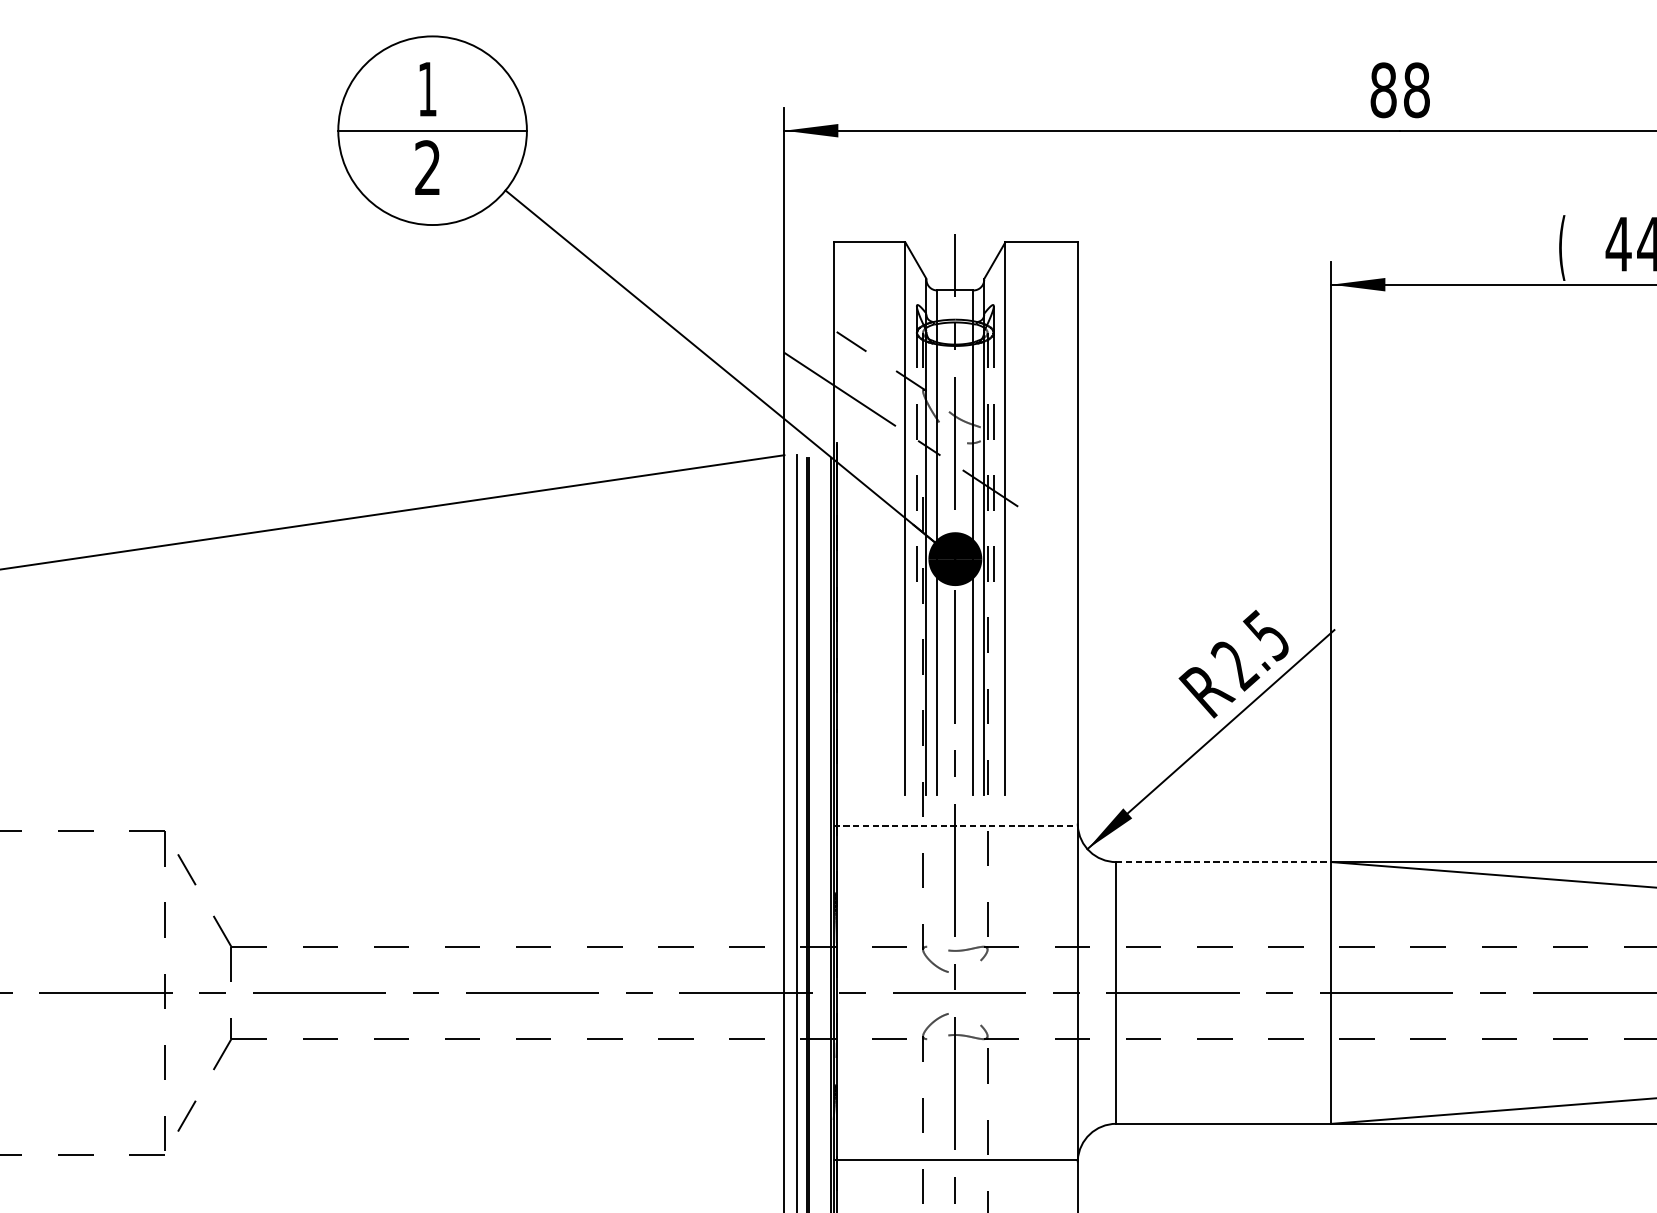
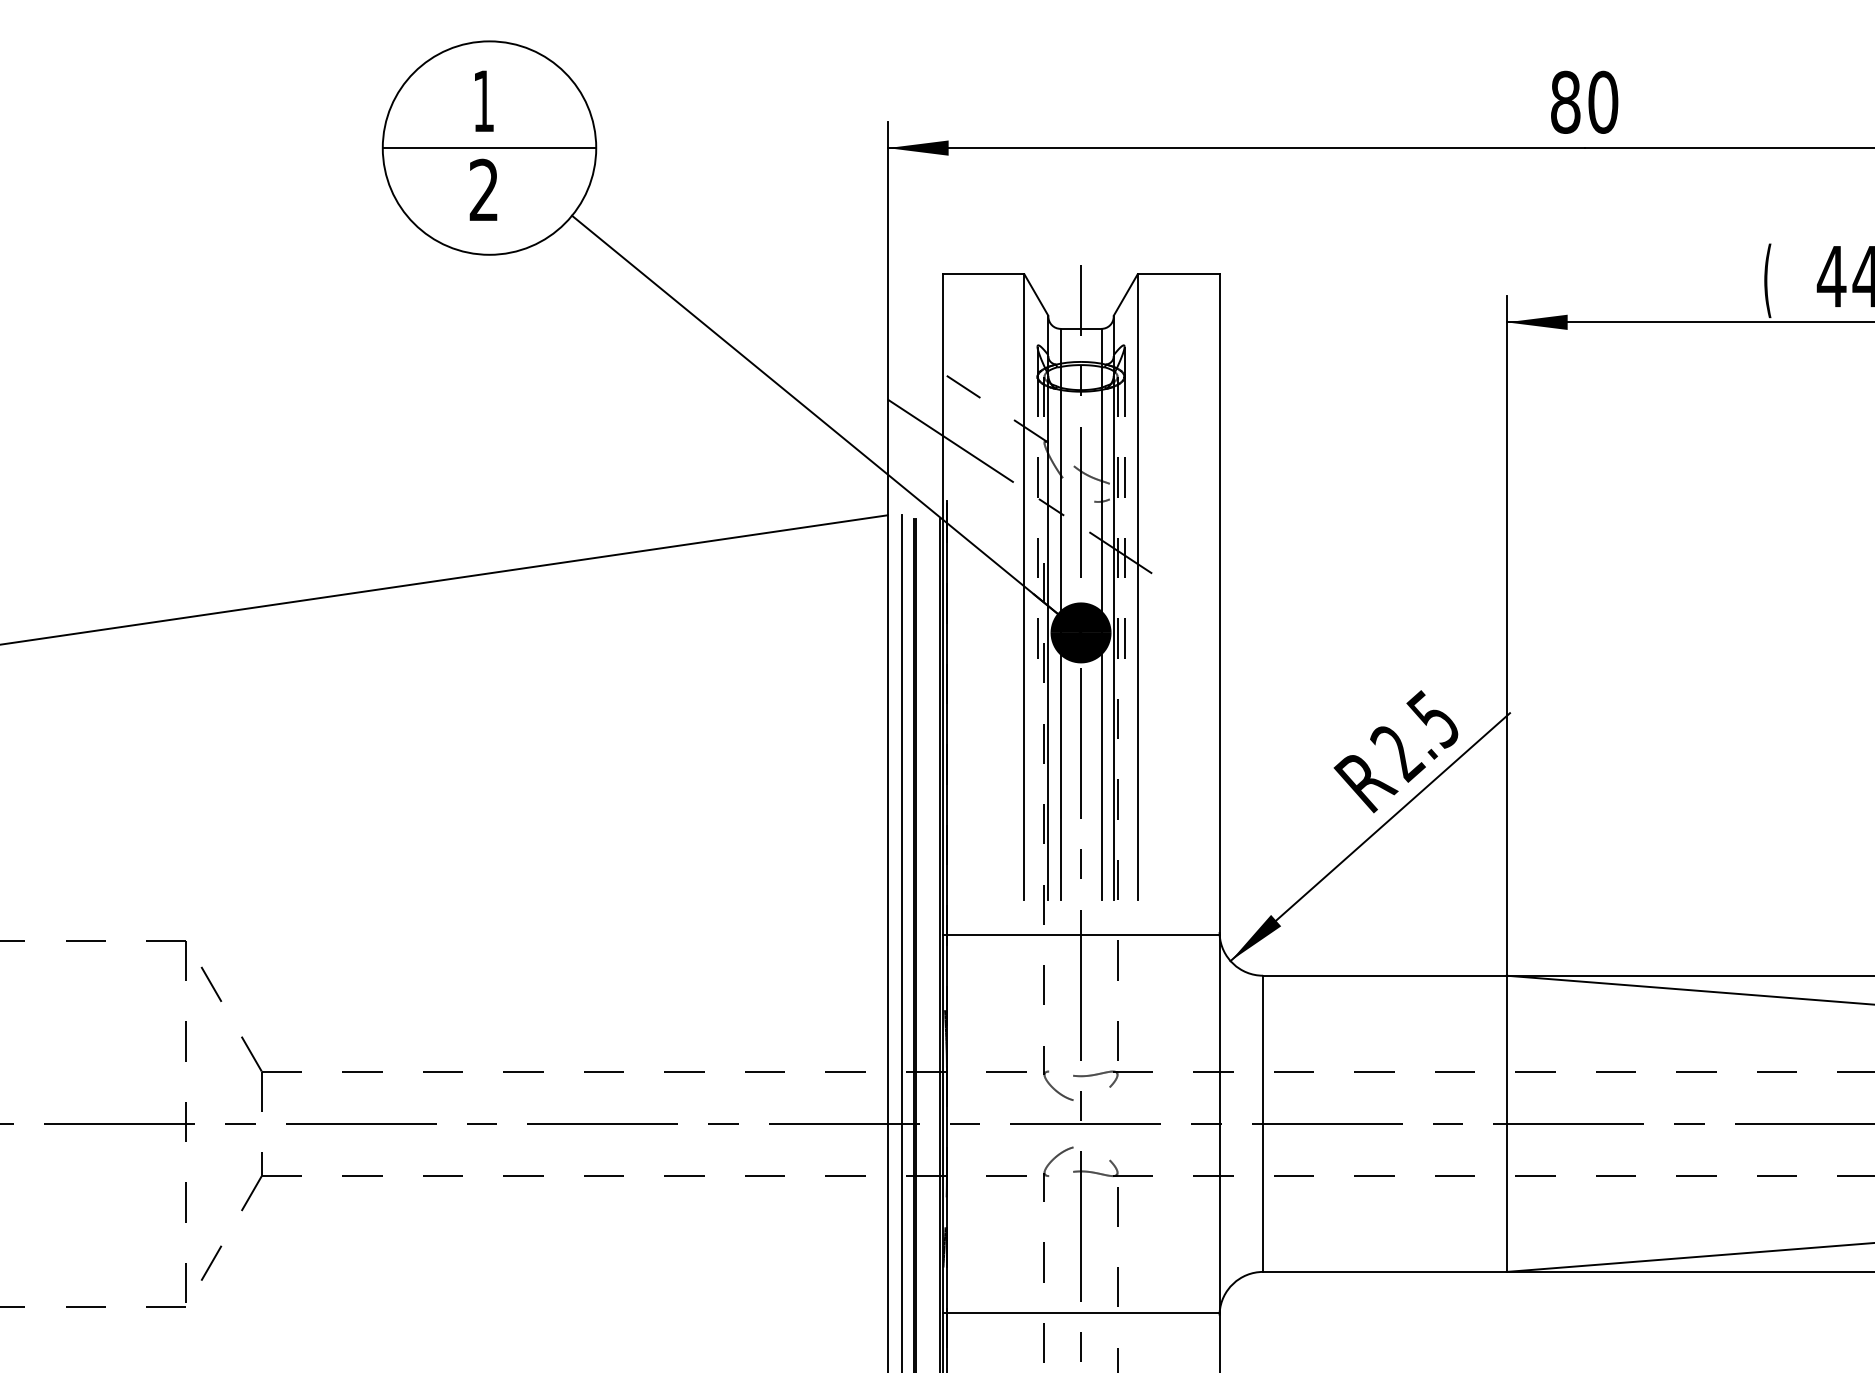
text: (1417, 90) -> (1603, 102), 88 -> 80
line: (955, 825) -> (1081, 934), dashed -> solid
line: (1223, 861) -> (1384, 975), dashed -> solid

